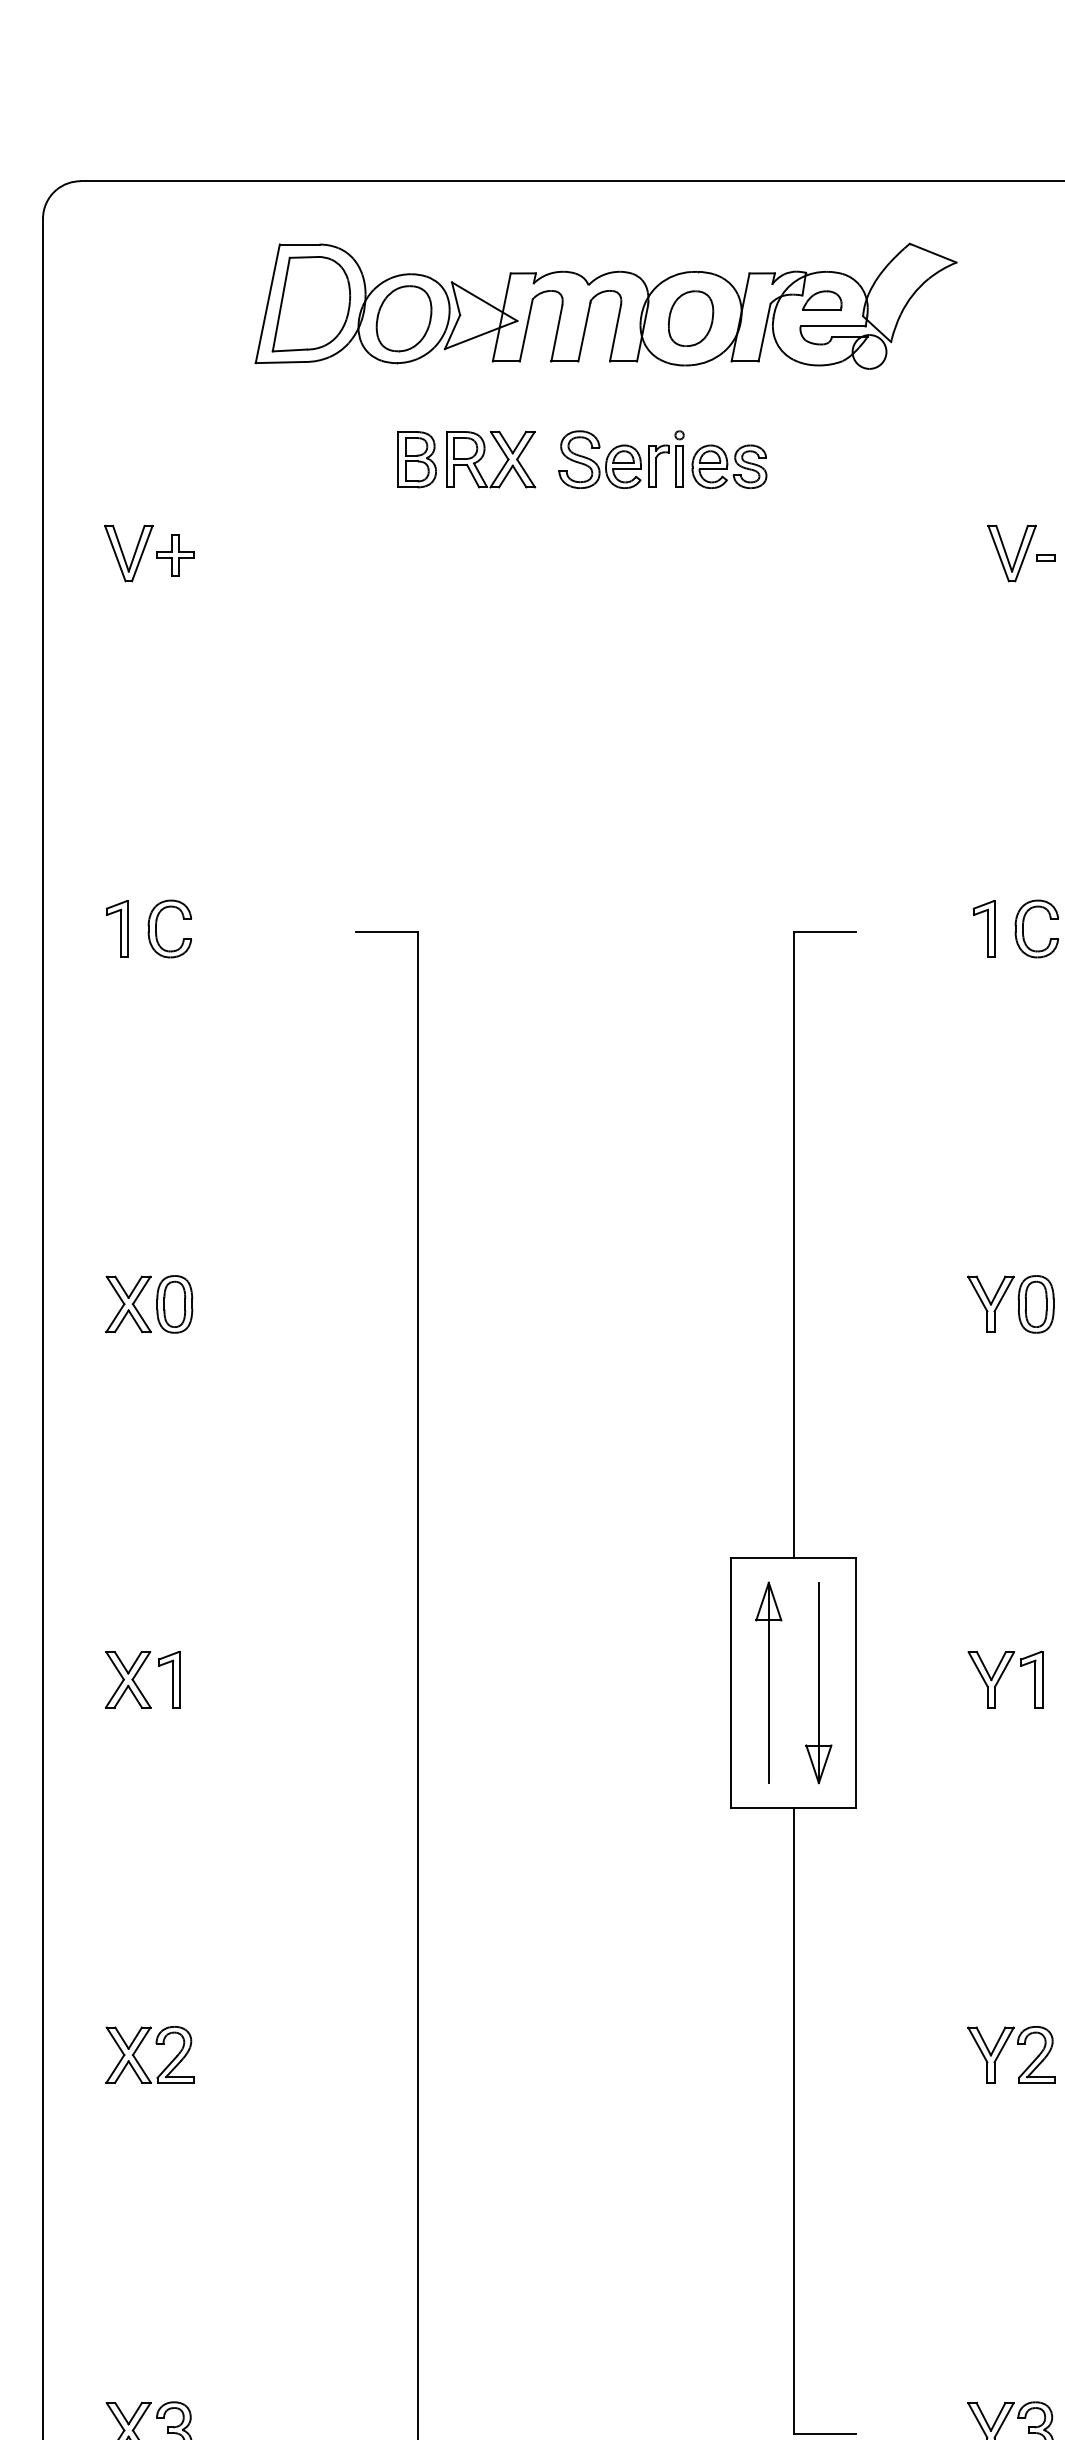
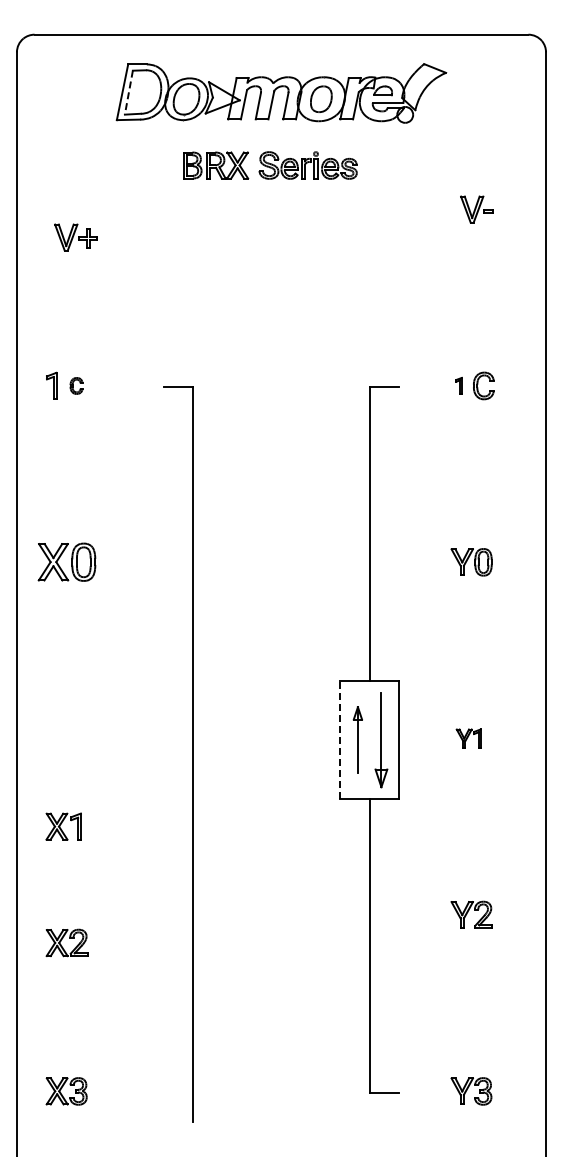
line: (280, 306) -> (128, 93), solid -> dashed
part: (148, 553) -> (75, 237), moved
part: (169, 927) -> (76, 385), size x0.6
part: (982, 927) -> (458, 385), size x0.6
part: (148, 1304) -> (66, 562), size x1.4
part: (142, 1679) -> (63, 826), moved
part: (1004, 1679) -> (468, 738), size x0.7
part: (767, 1681) -> (357, 739), size x0.7
line: (731, 1683) -> (340, 740), solid -> dashed
part: (148, 2054) -> (66, 942), moved

